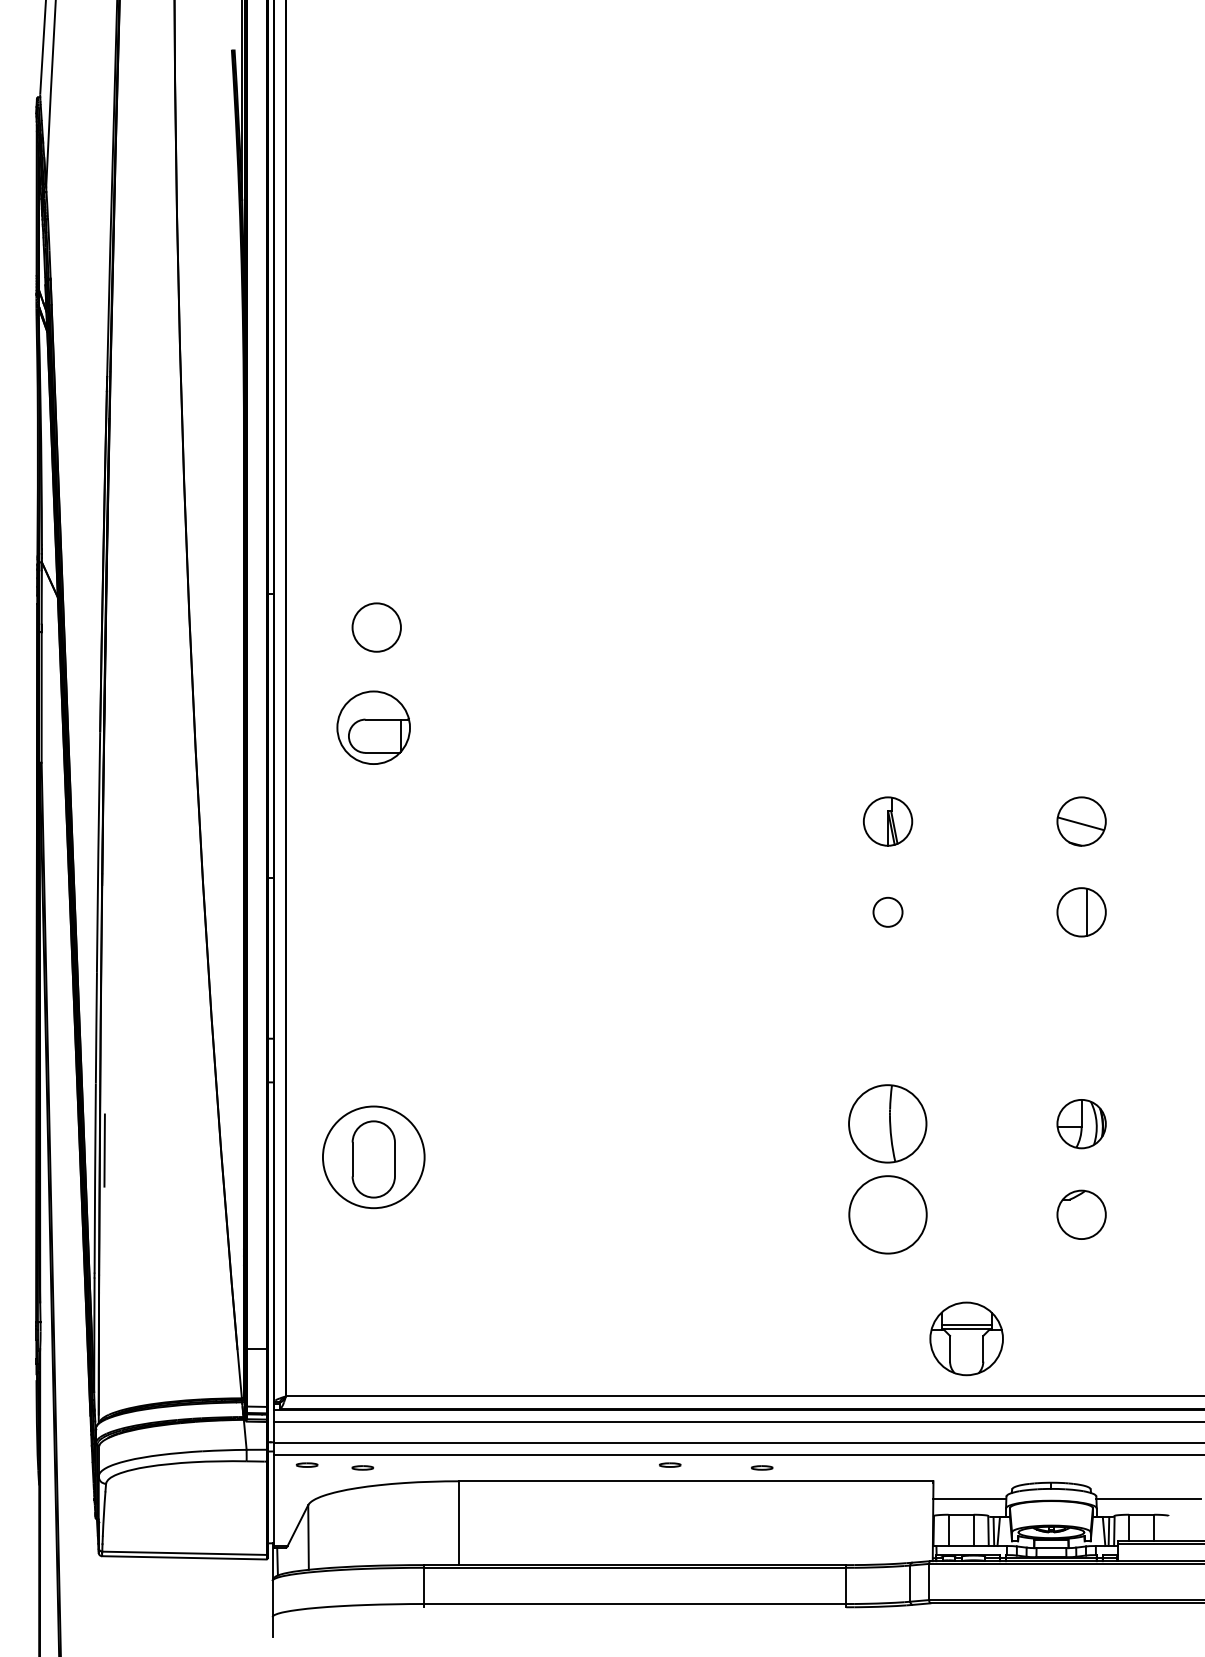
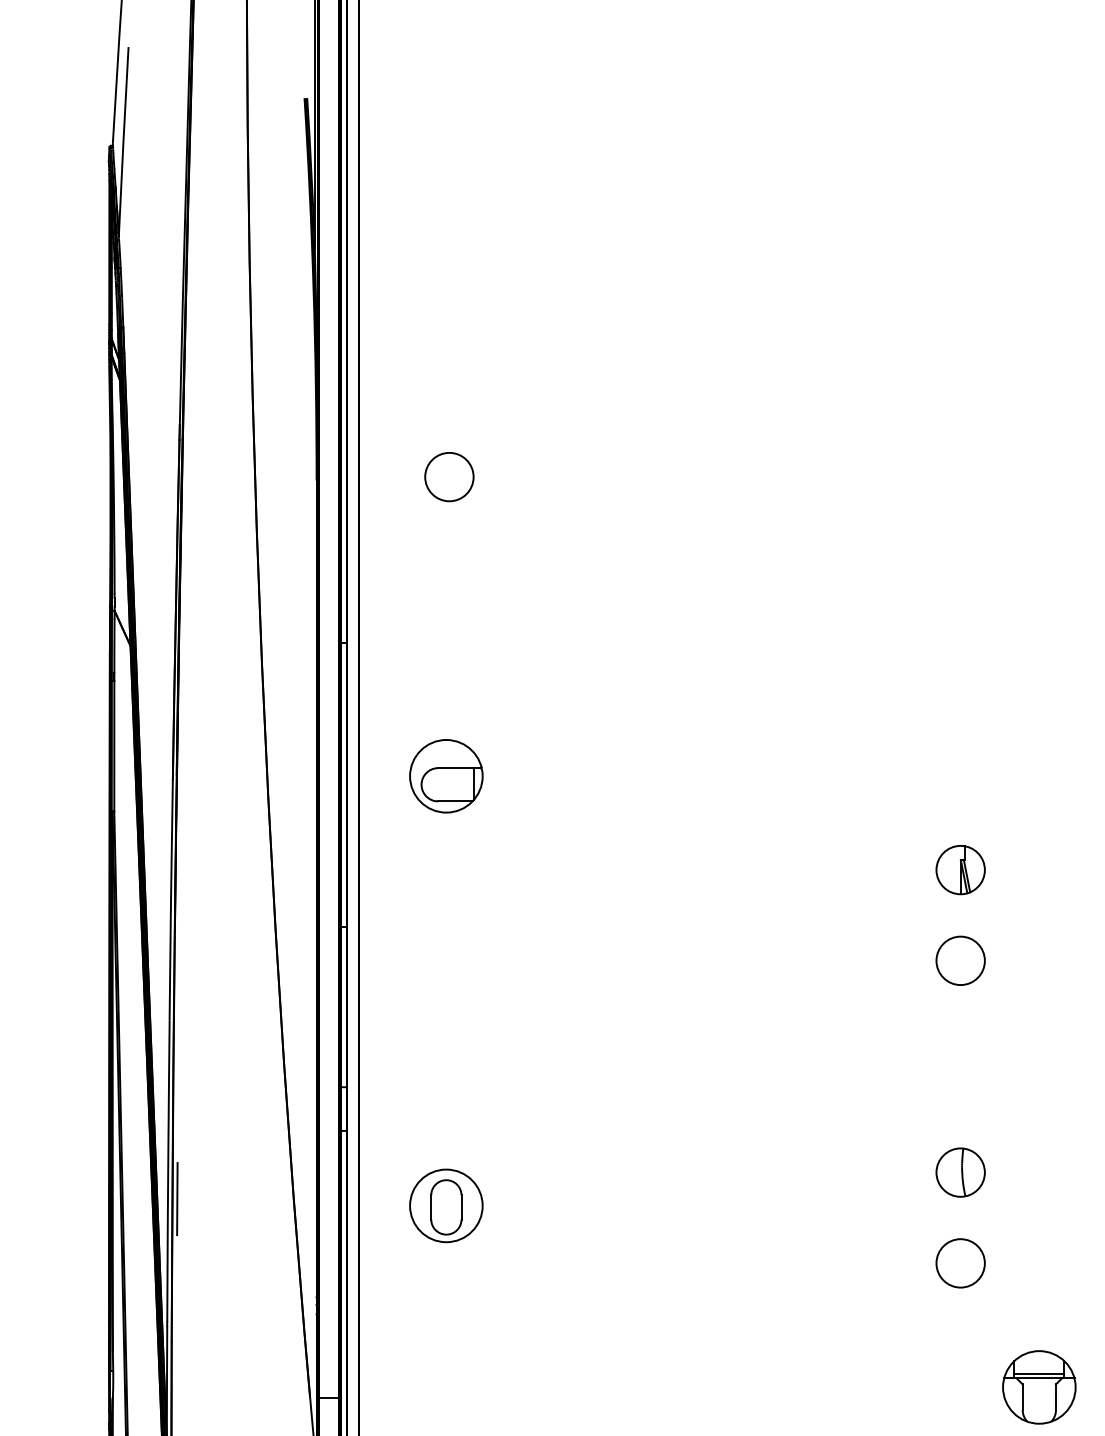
circle: (376, 627) -> (449, 477), moved
circle: (887, 912) -> (960, 961), size x1.67
part: (888, 1124) -> (961, 1173), size x0.62
part: (373, 1157) -> (446, 1206), size x0.71
circle: (887, 1214) -> (960, 1263), size x0.62

